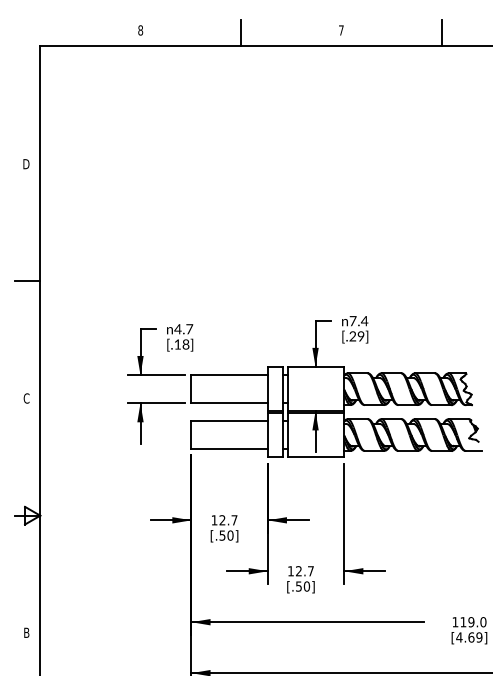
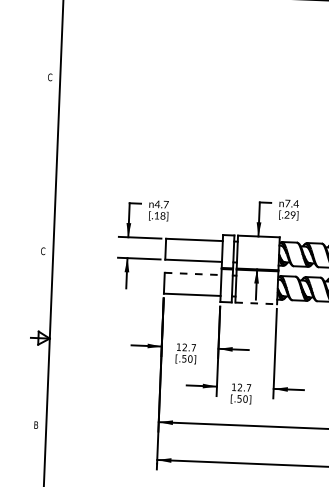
text: (26, 164) -> (50, 77), D -> C
line: (27, 281) -> (47, 164), removed
line: (230, 420) -> (193, 273), solid -> dashed
line: (316, 457) -> (256, 303), solid -> dashed

